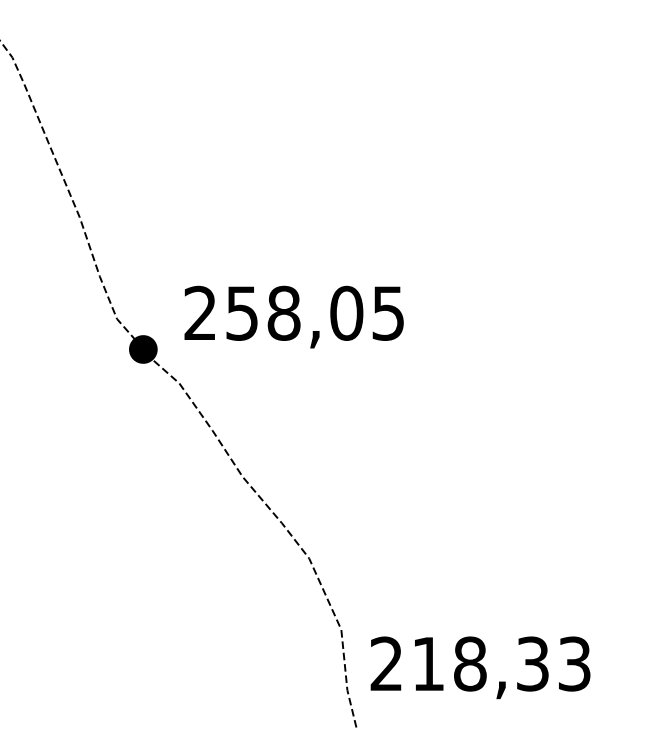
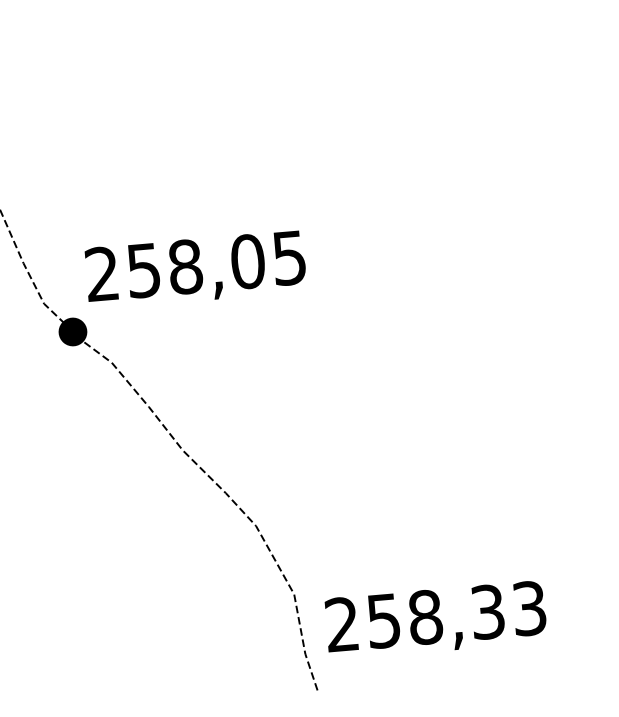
text: (293, 316) -> (195, 269), moved
text: (427, 664) -> (382, 621), 218,33 -> 258,33

